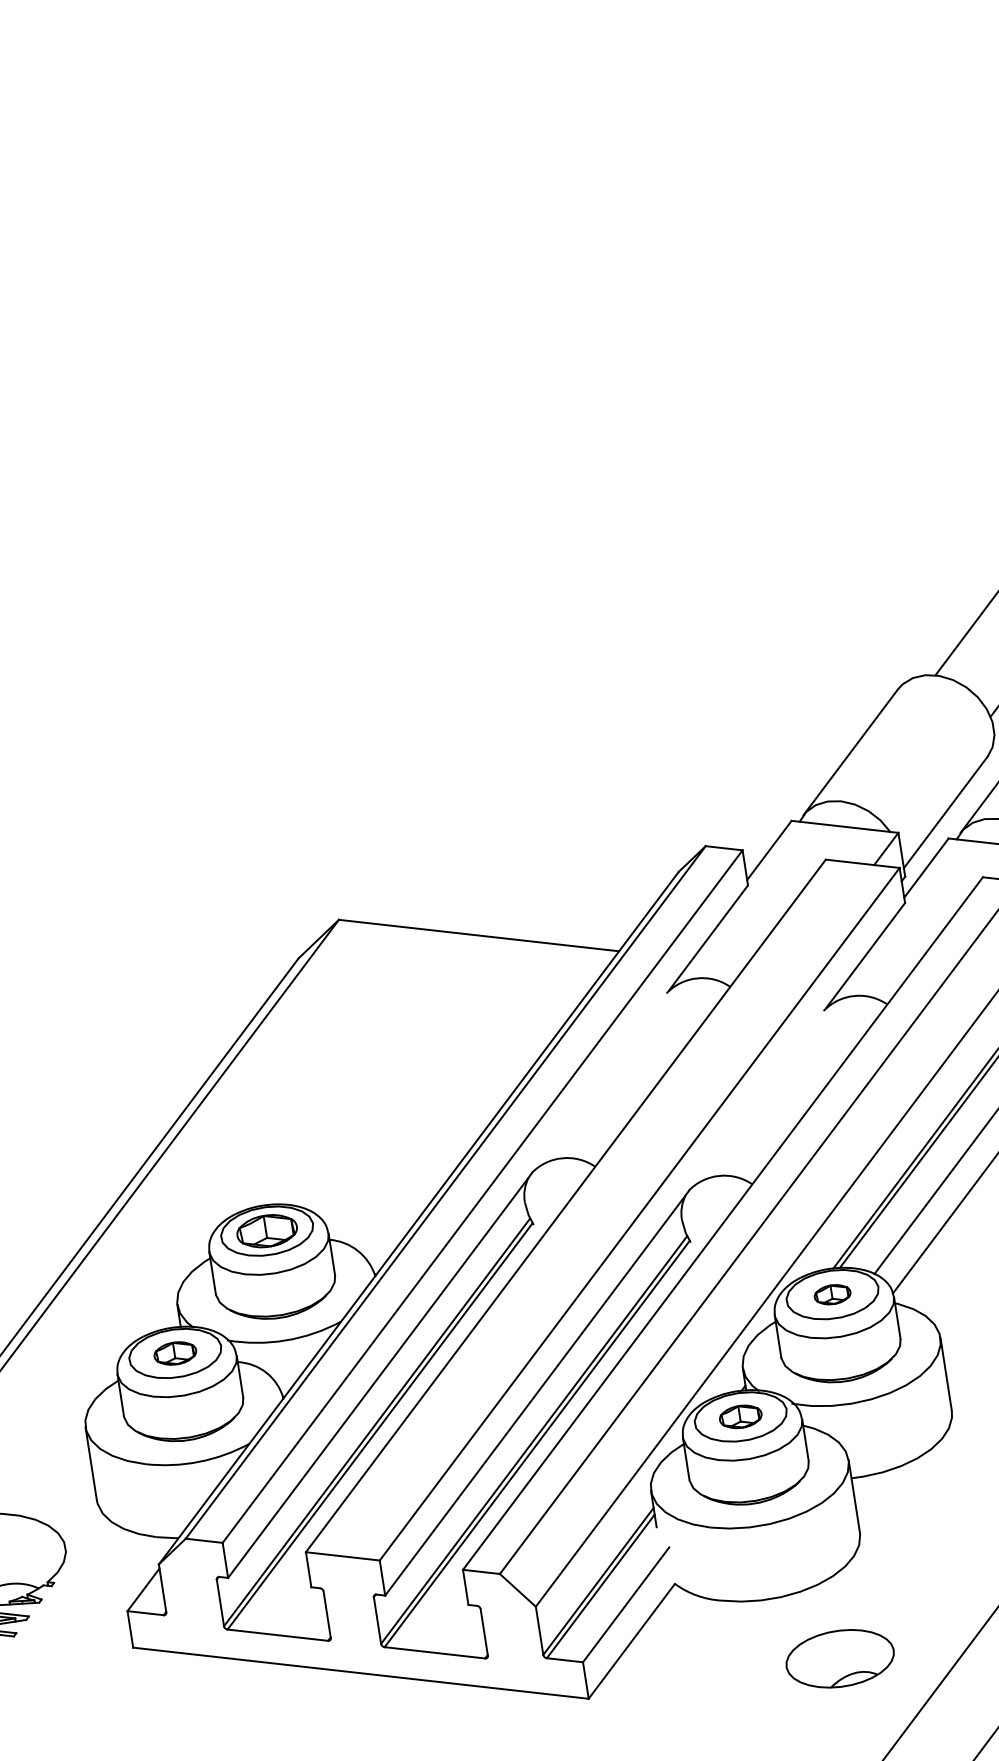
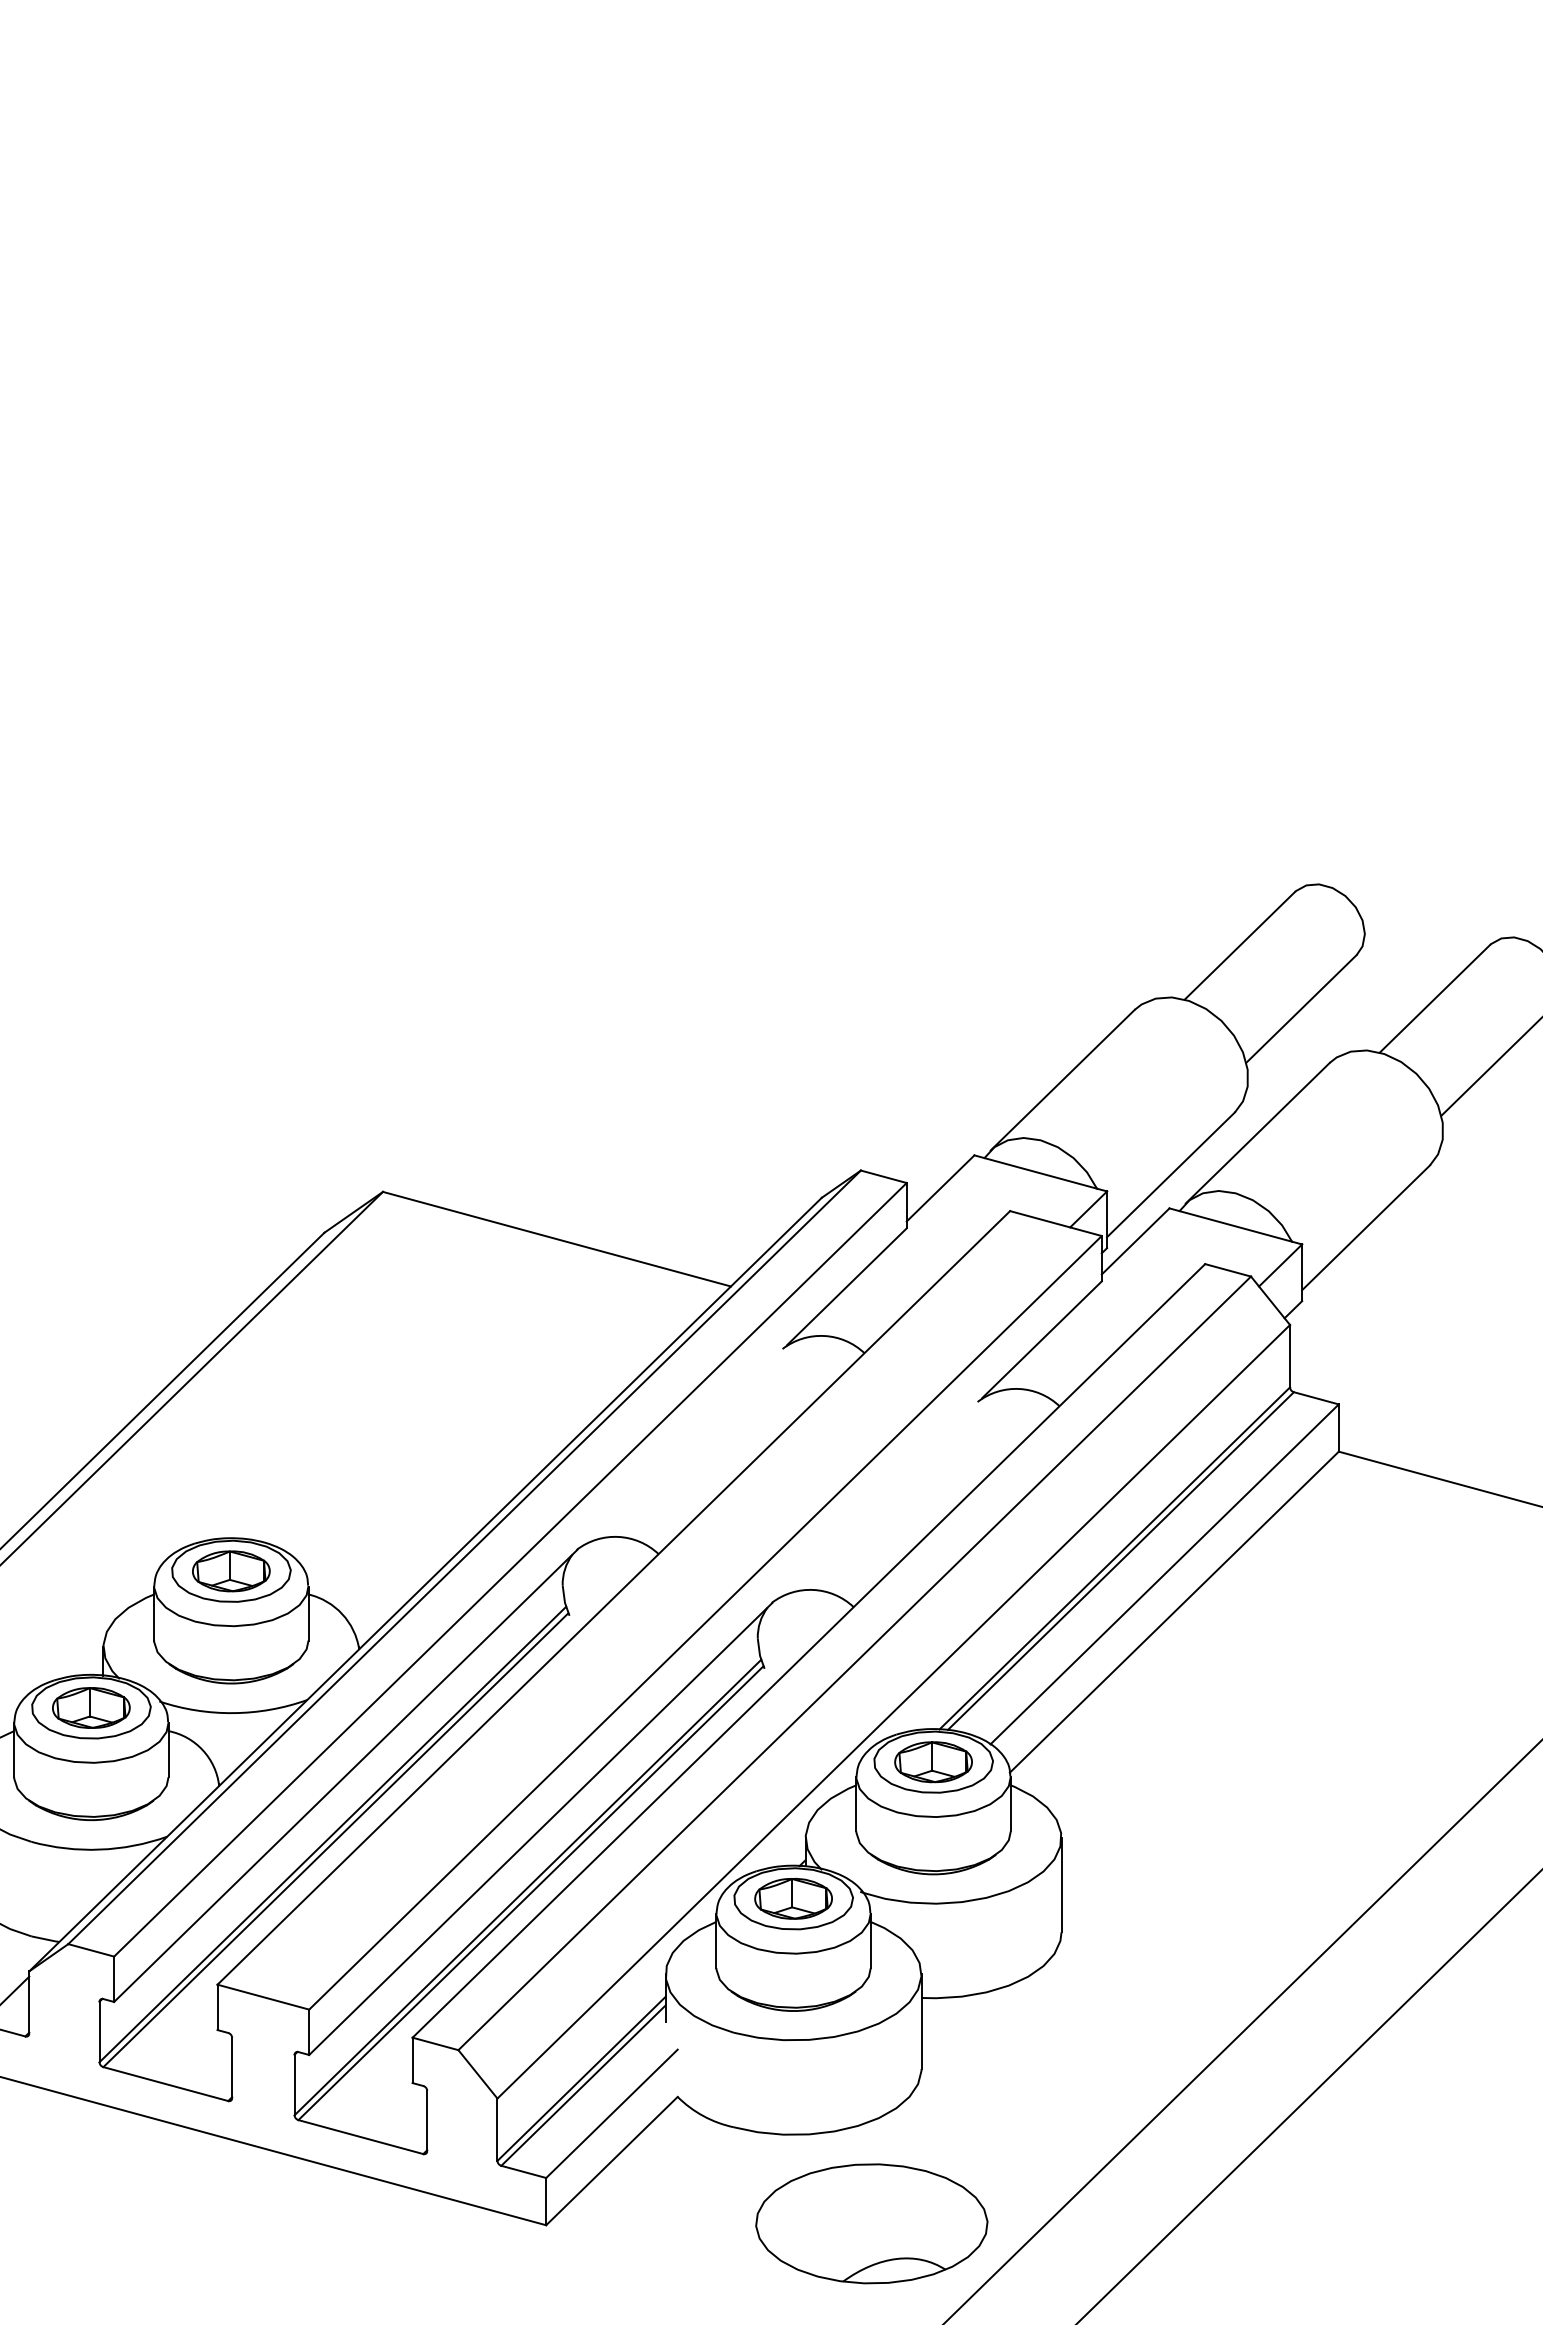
part: (832, 1294) -> (933, 1762), size x1.67
part: (175, 1353) -> (91, 1707), size x1.43
part: (740, 1416) -> (793, 1898), size x1.43
part: (839, 1658) -> (871, 2223), size x1.67

